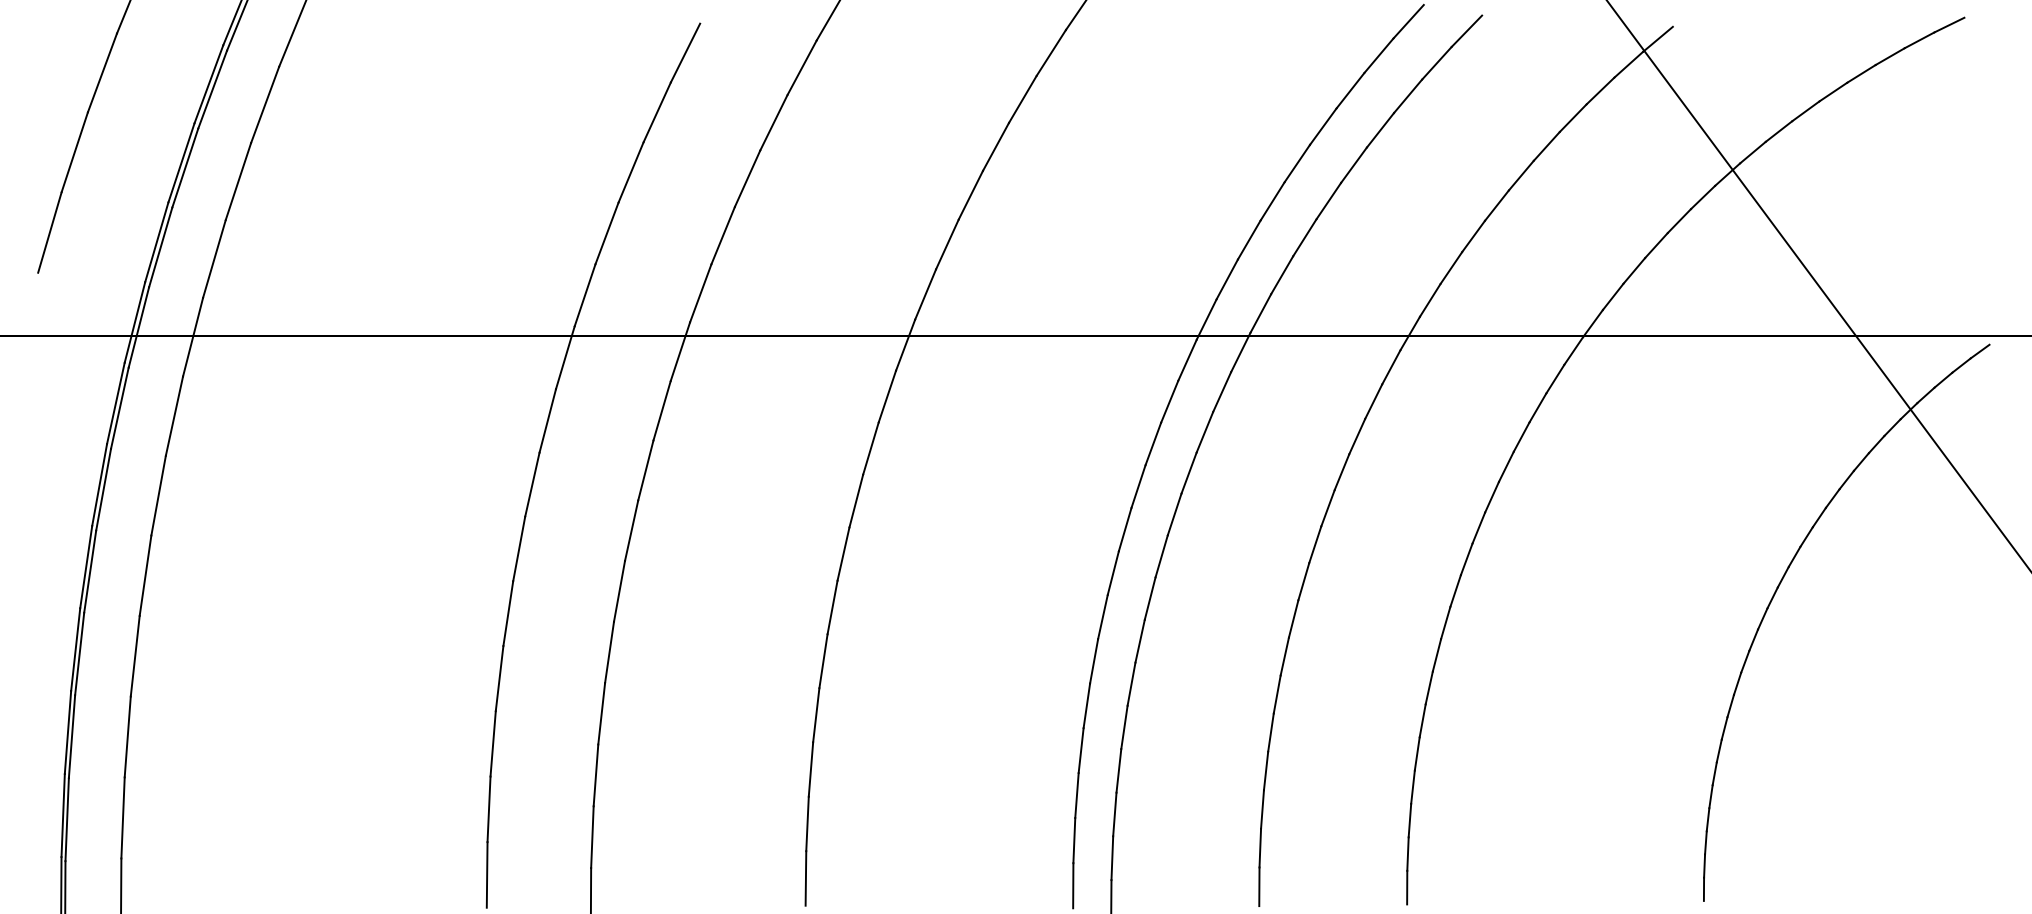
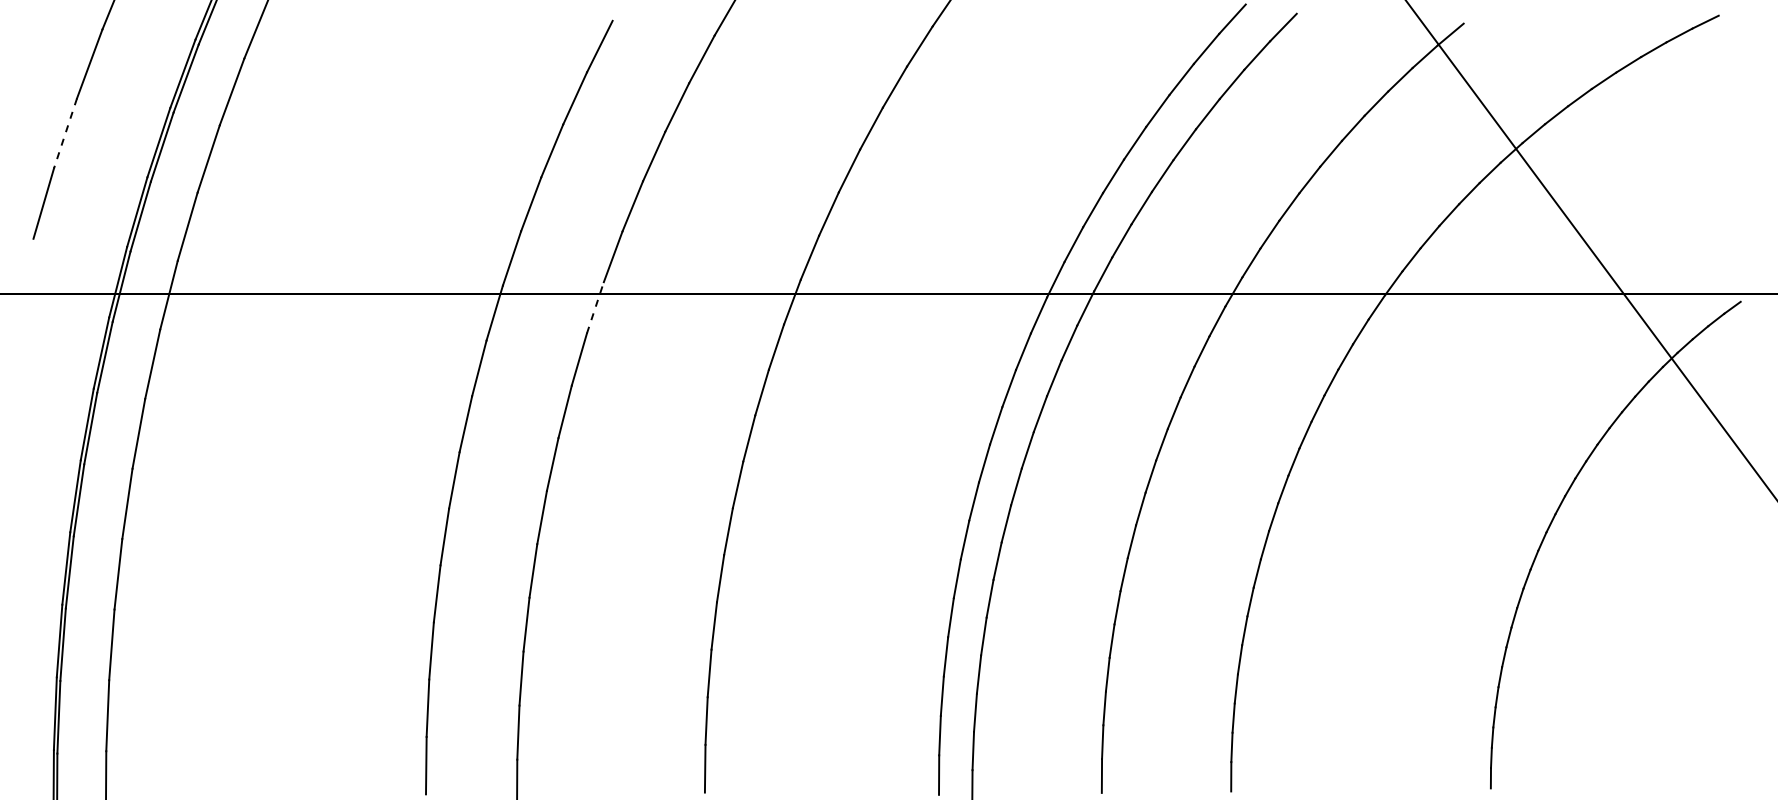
line: (74, 152) -> (65, 133), solid -> dashed
line: (680, 351) -> (595, 307), solid -> dashed

